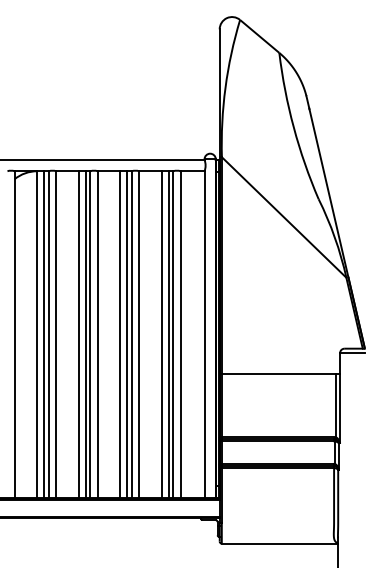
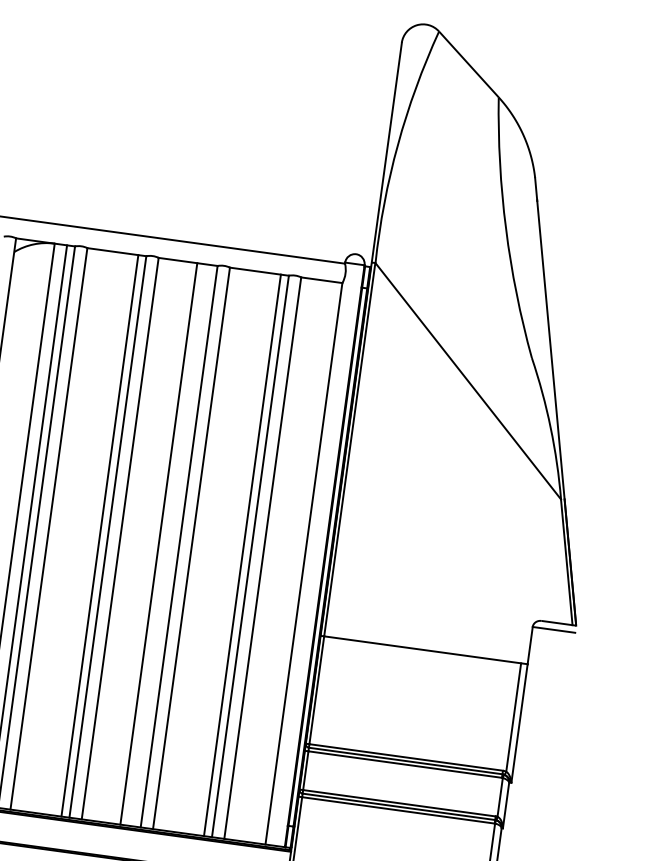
line: (78, 334) -> (87, 533), removed
line: (127, 334) -> (171, 545), removed
line: (161, 334) -> (229, 553), removed

